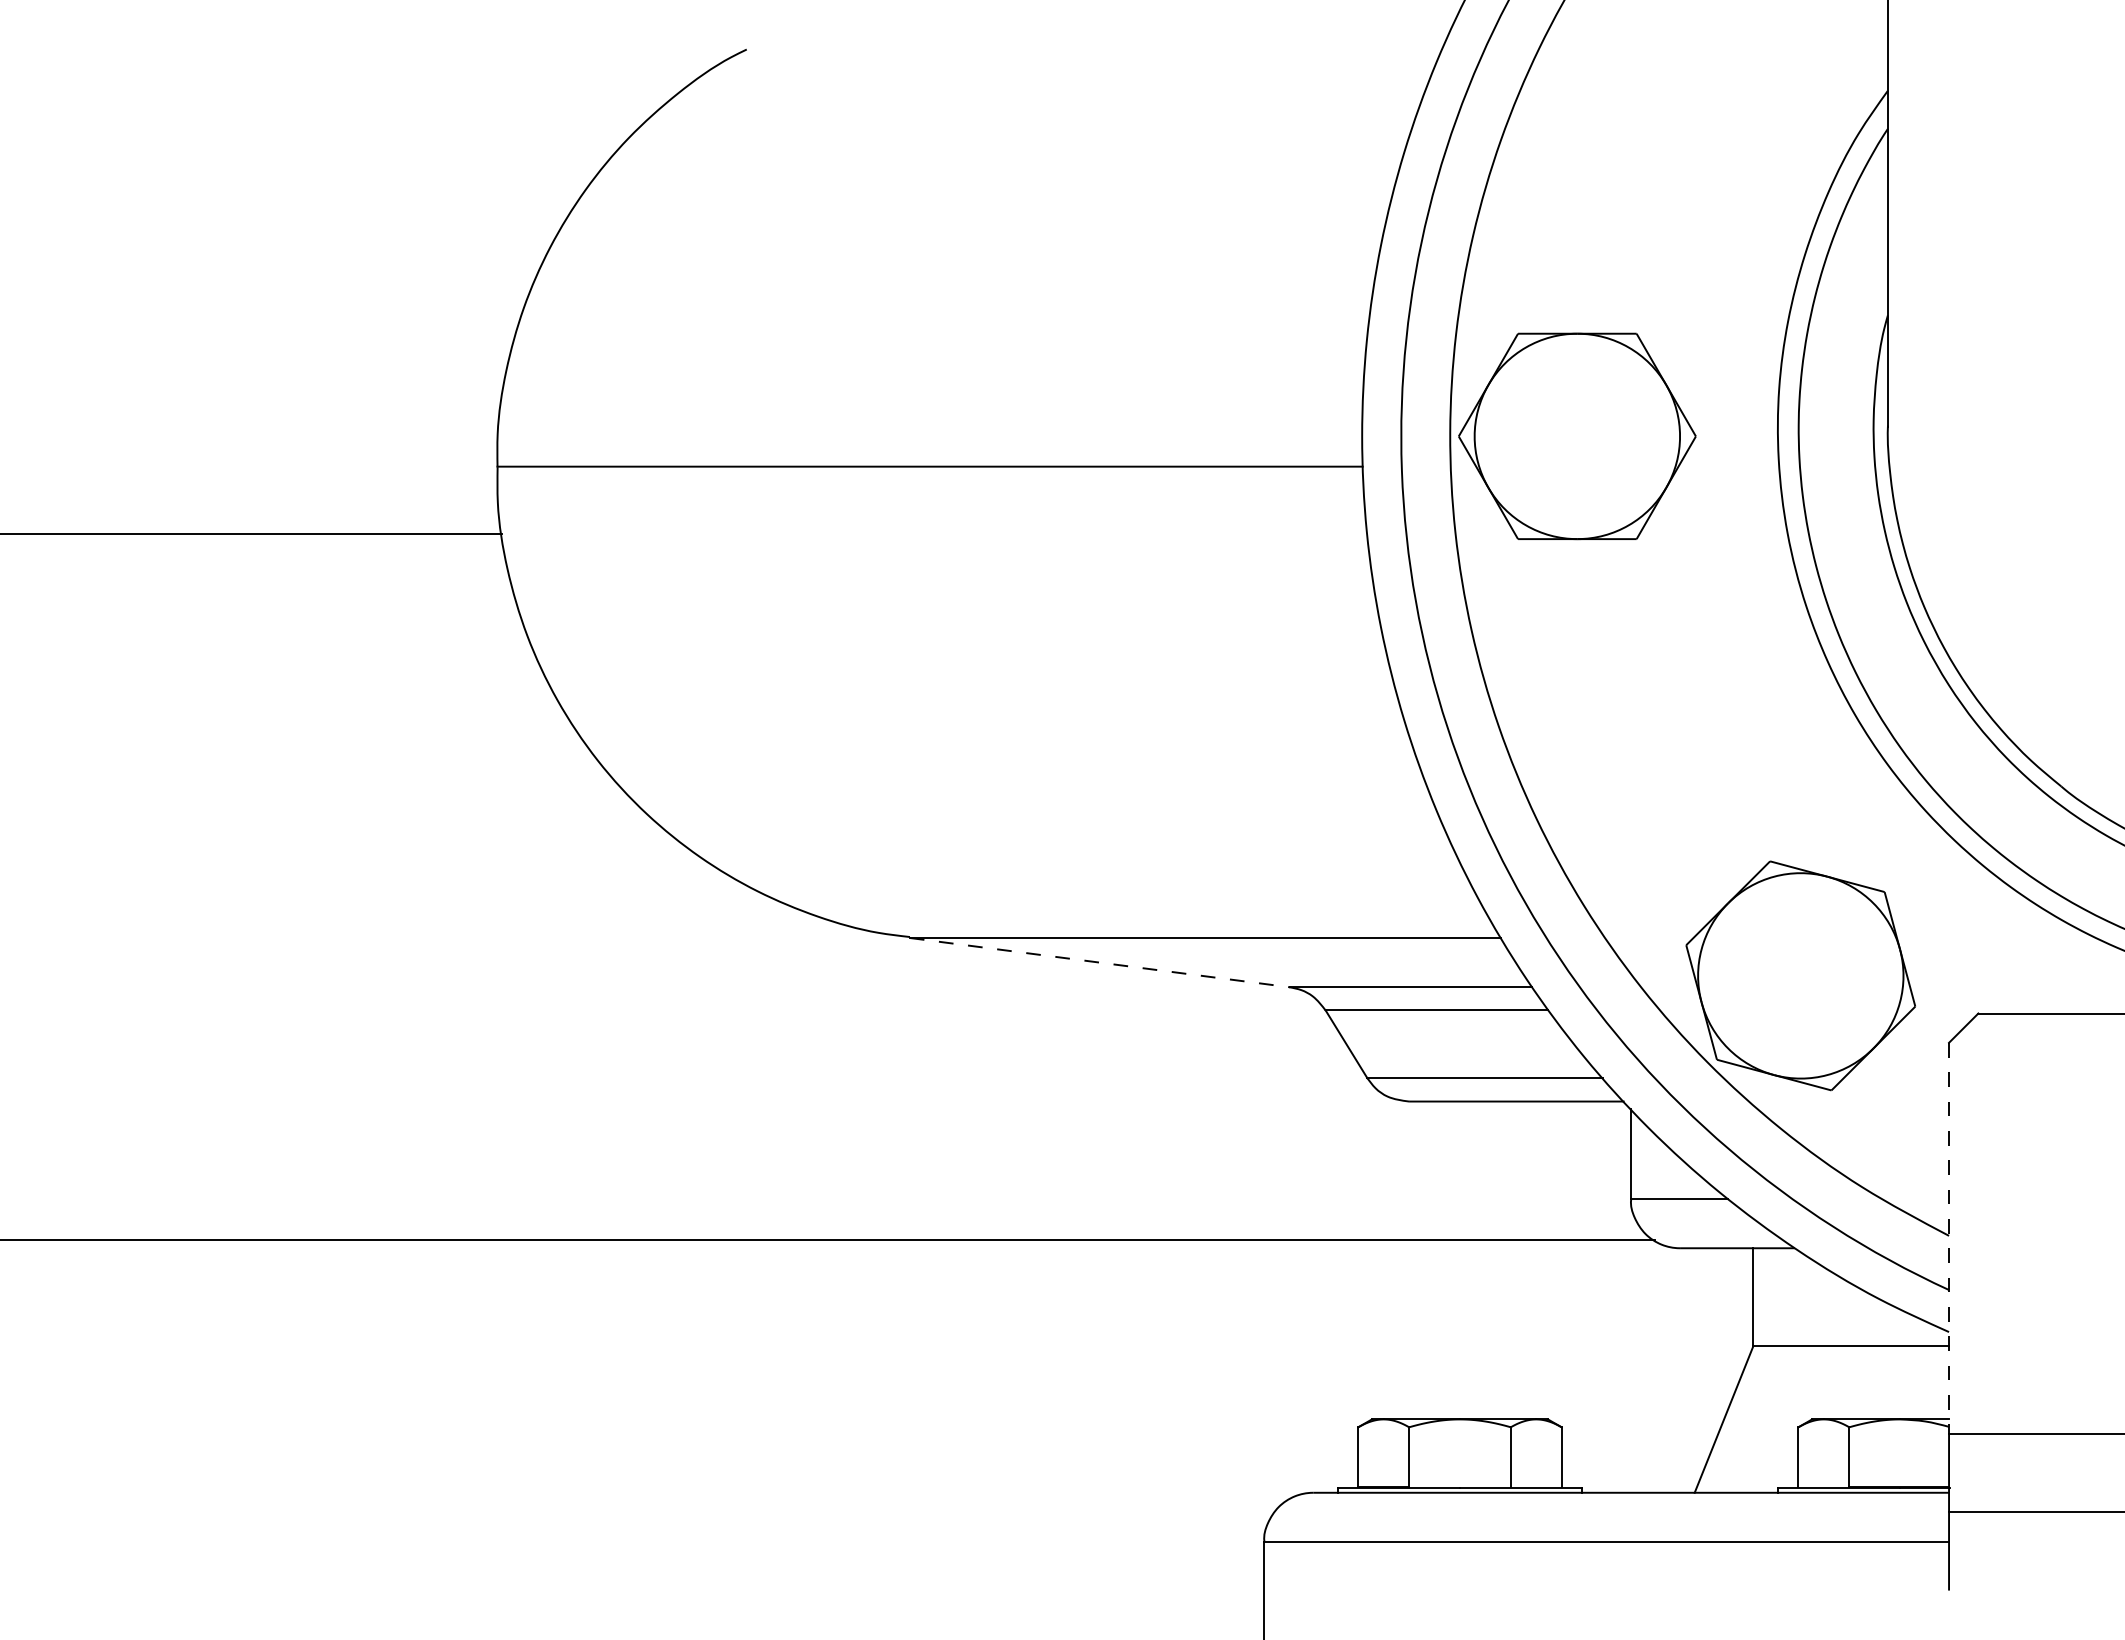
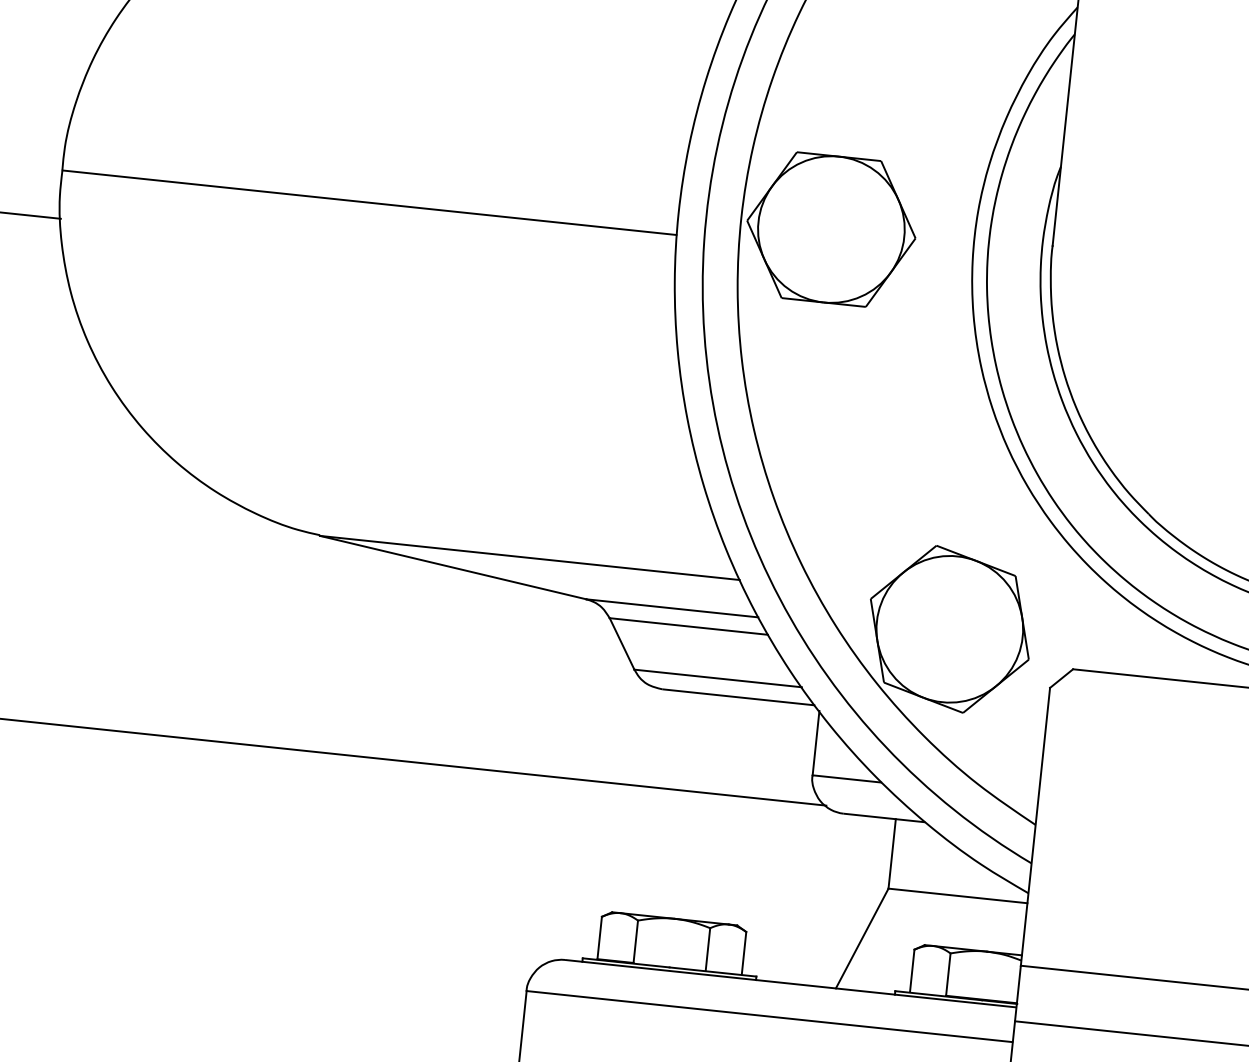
line: (1099, 962) -> (452, 567), dashed -> solid
line: (1949, 1238) -> (1035, 826), dashed -> solid

